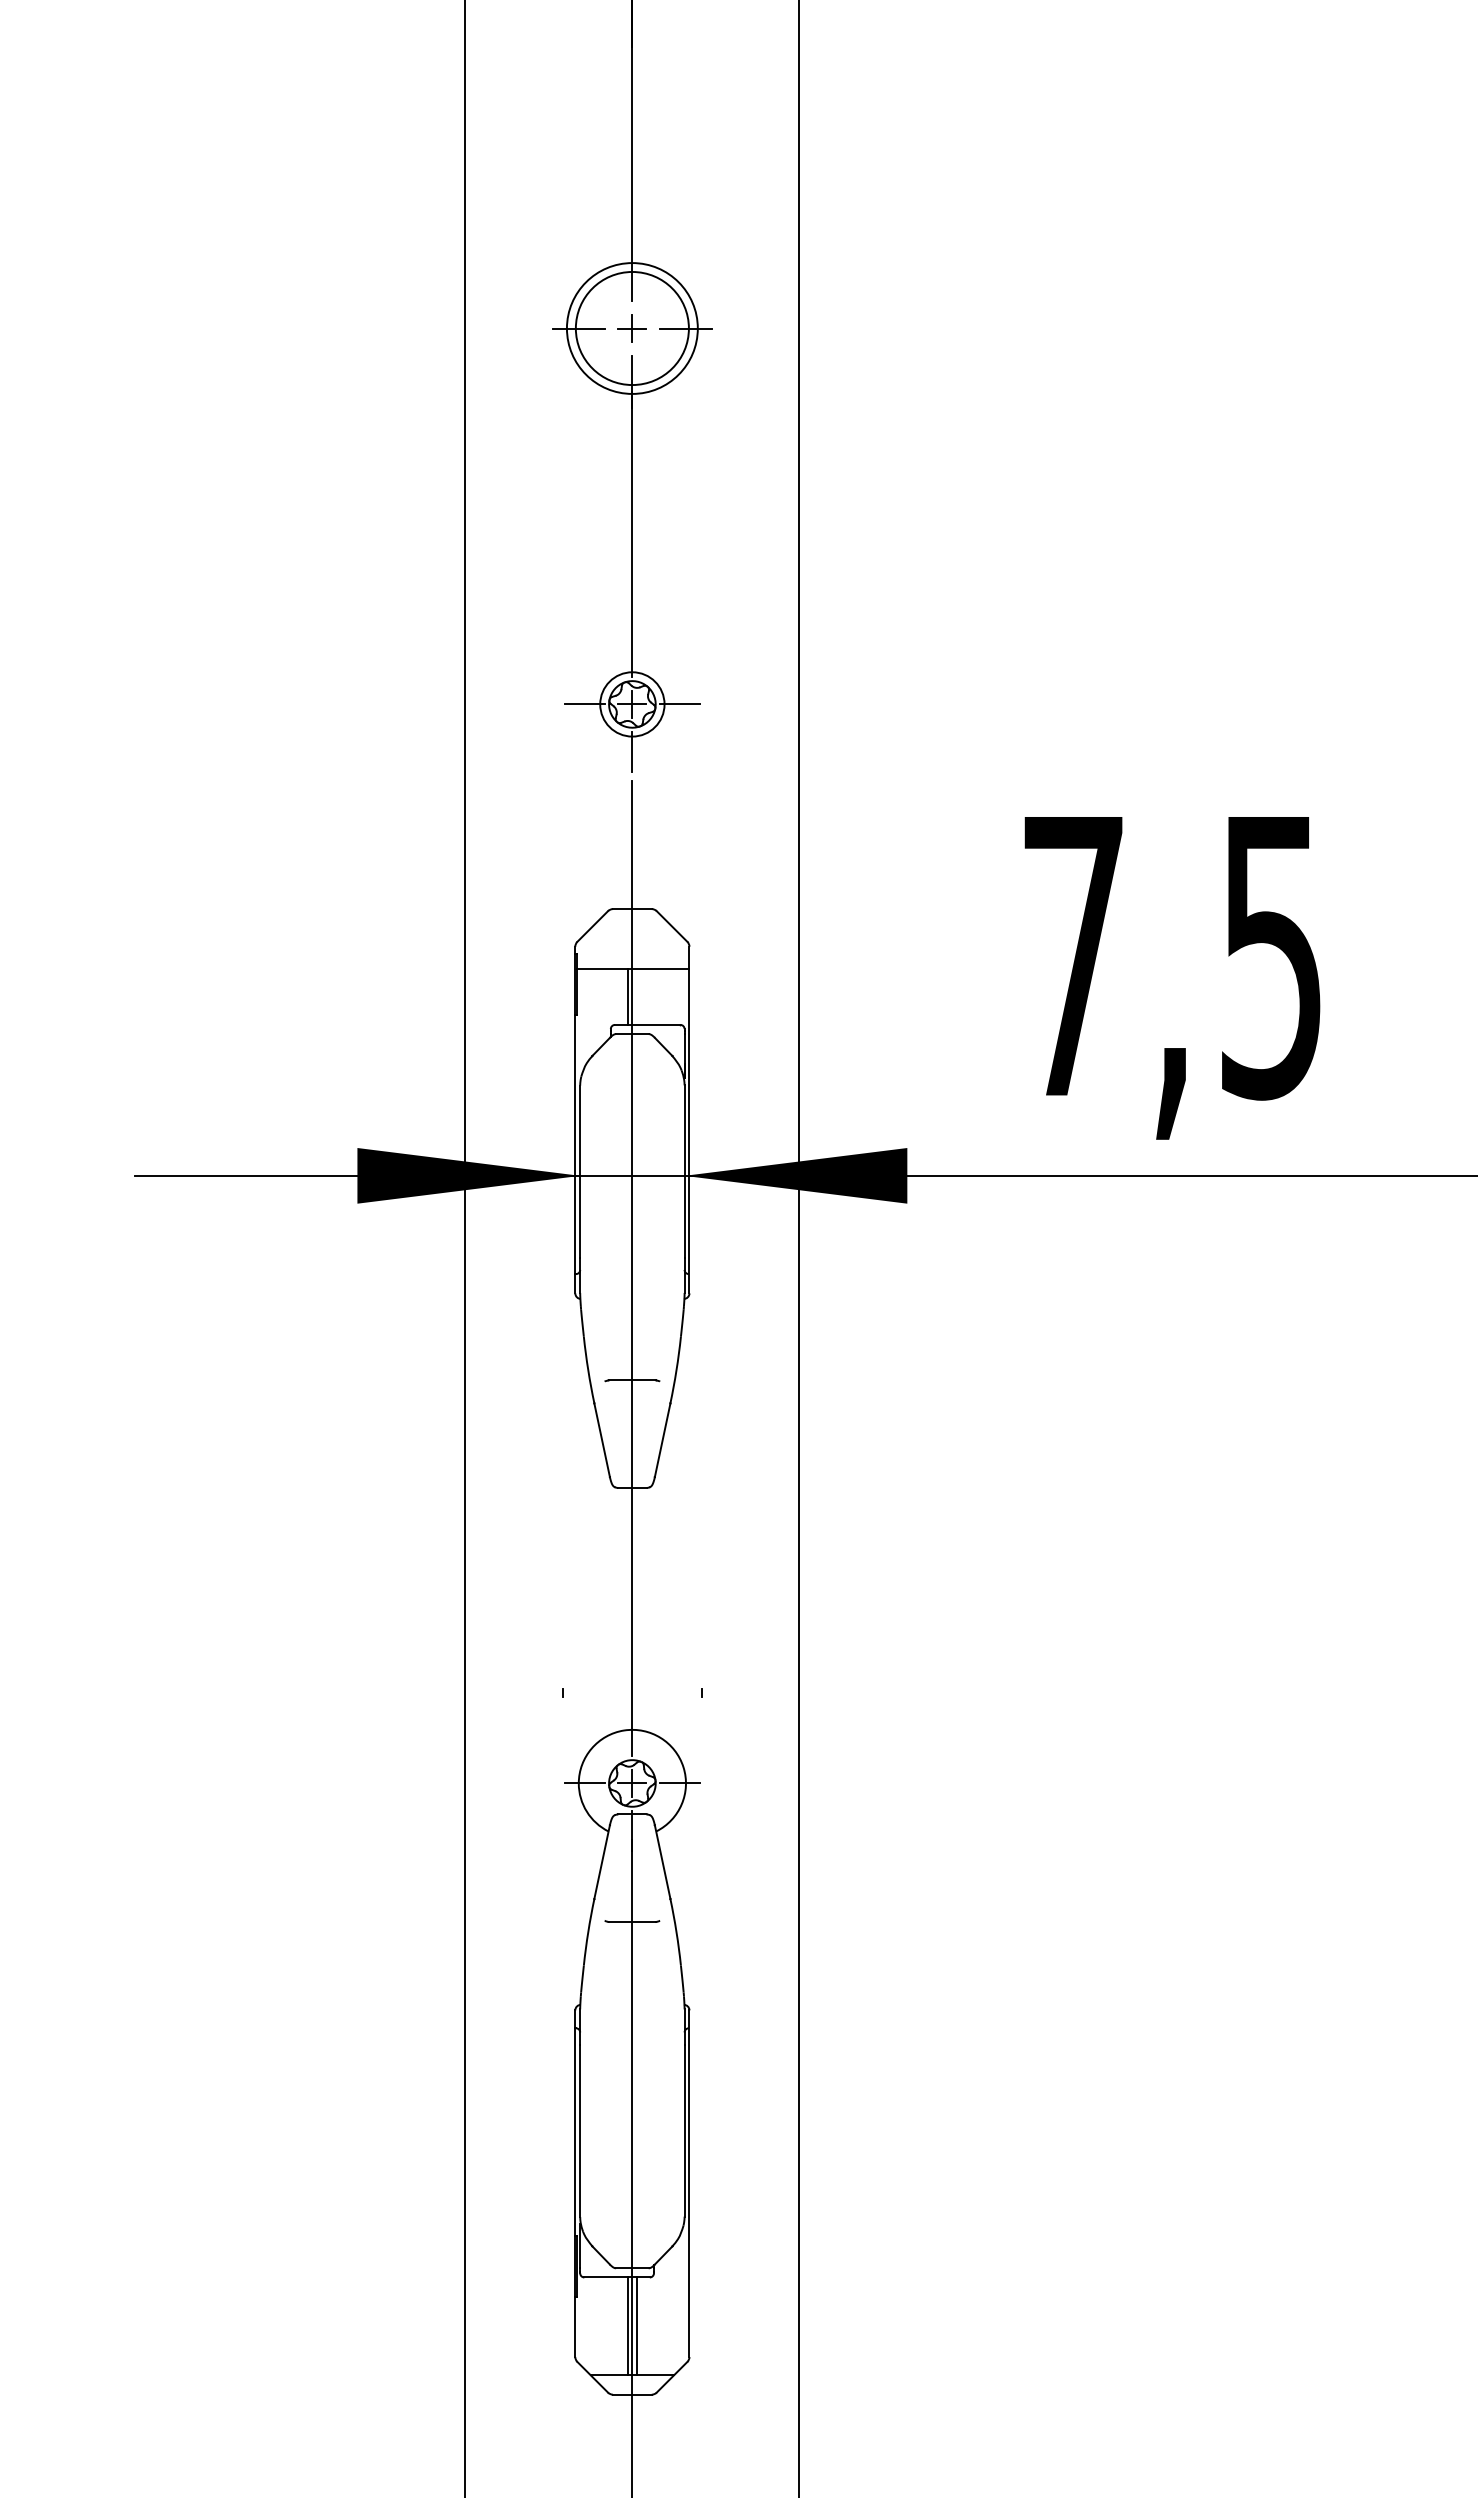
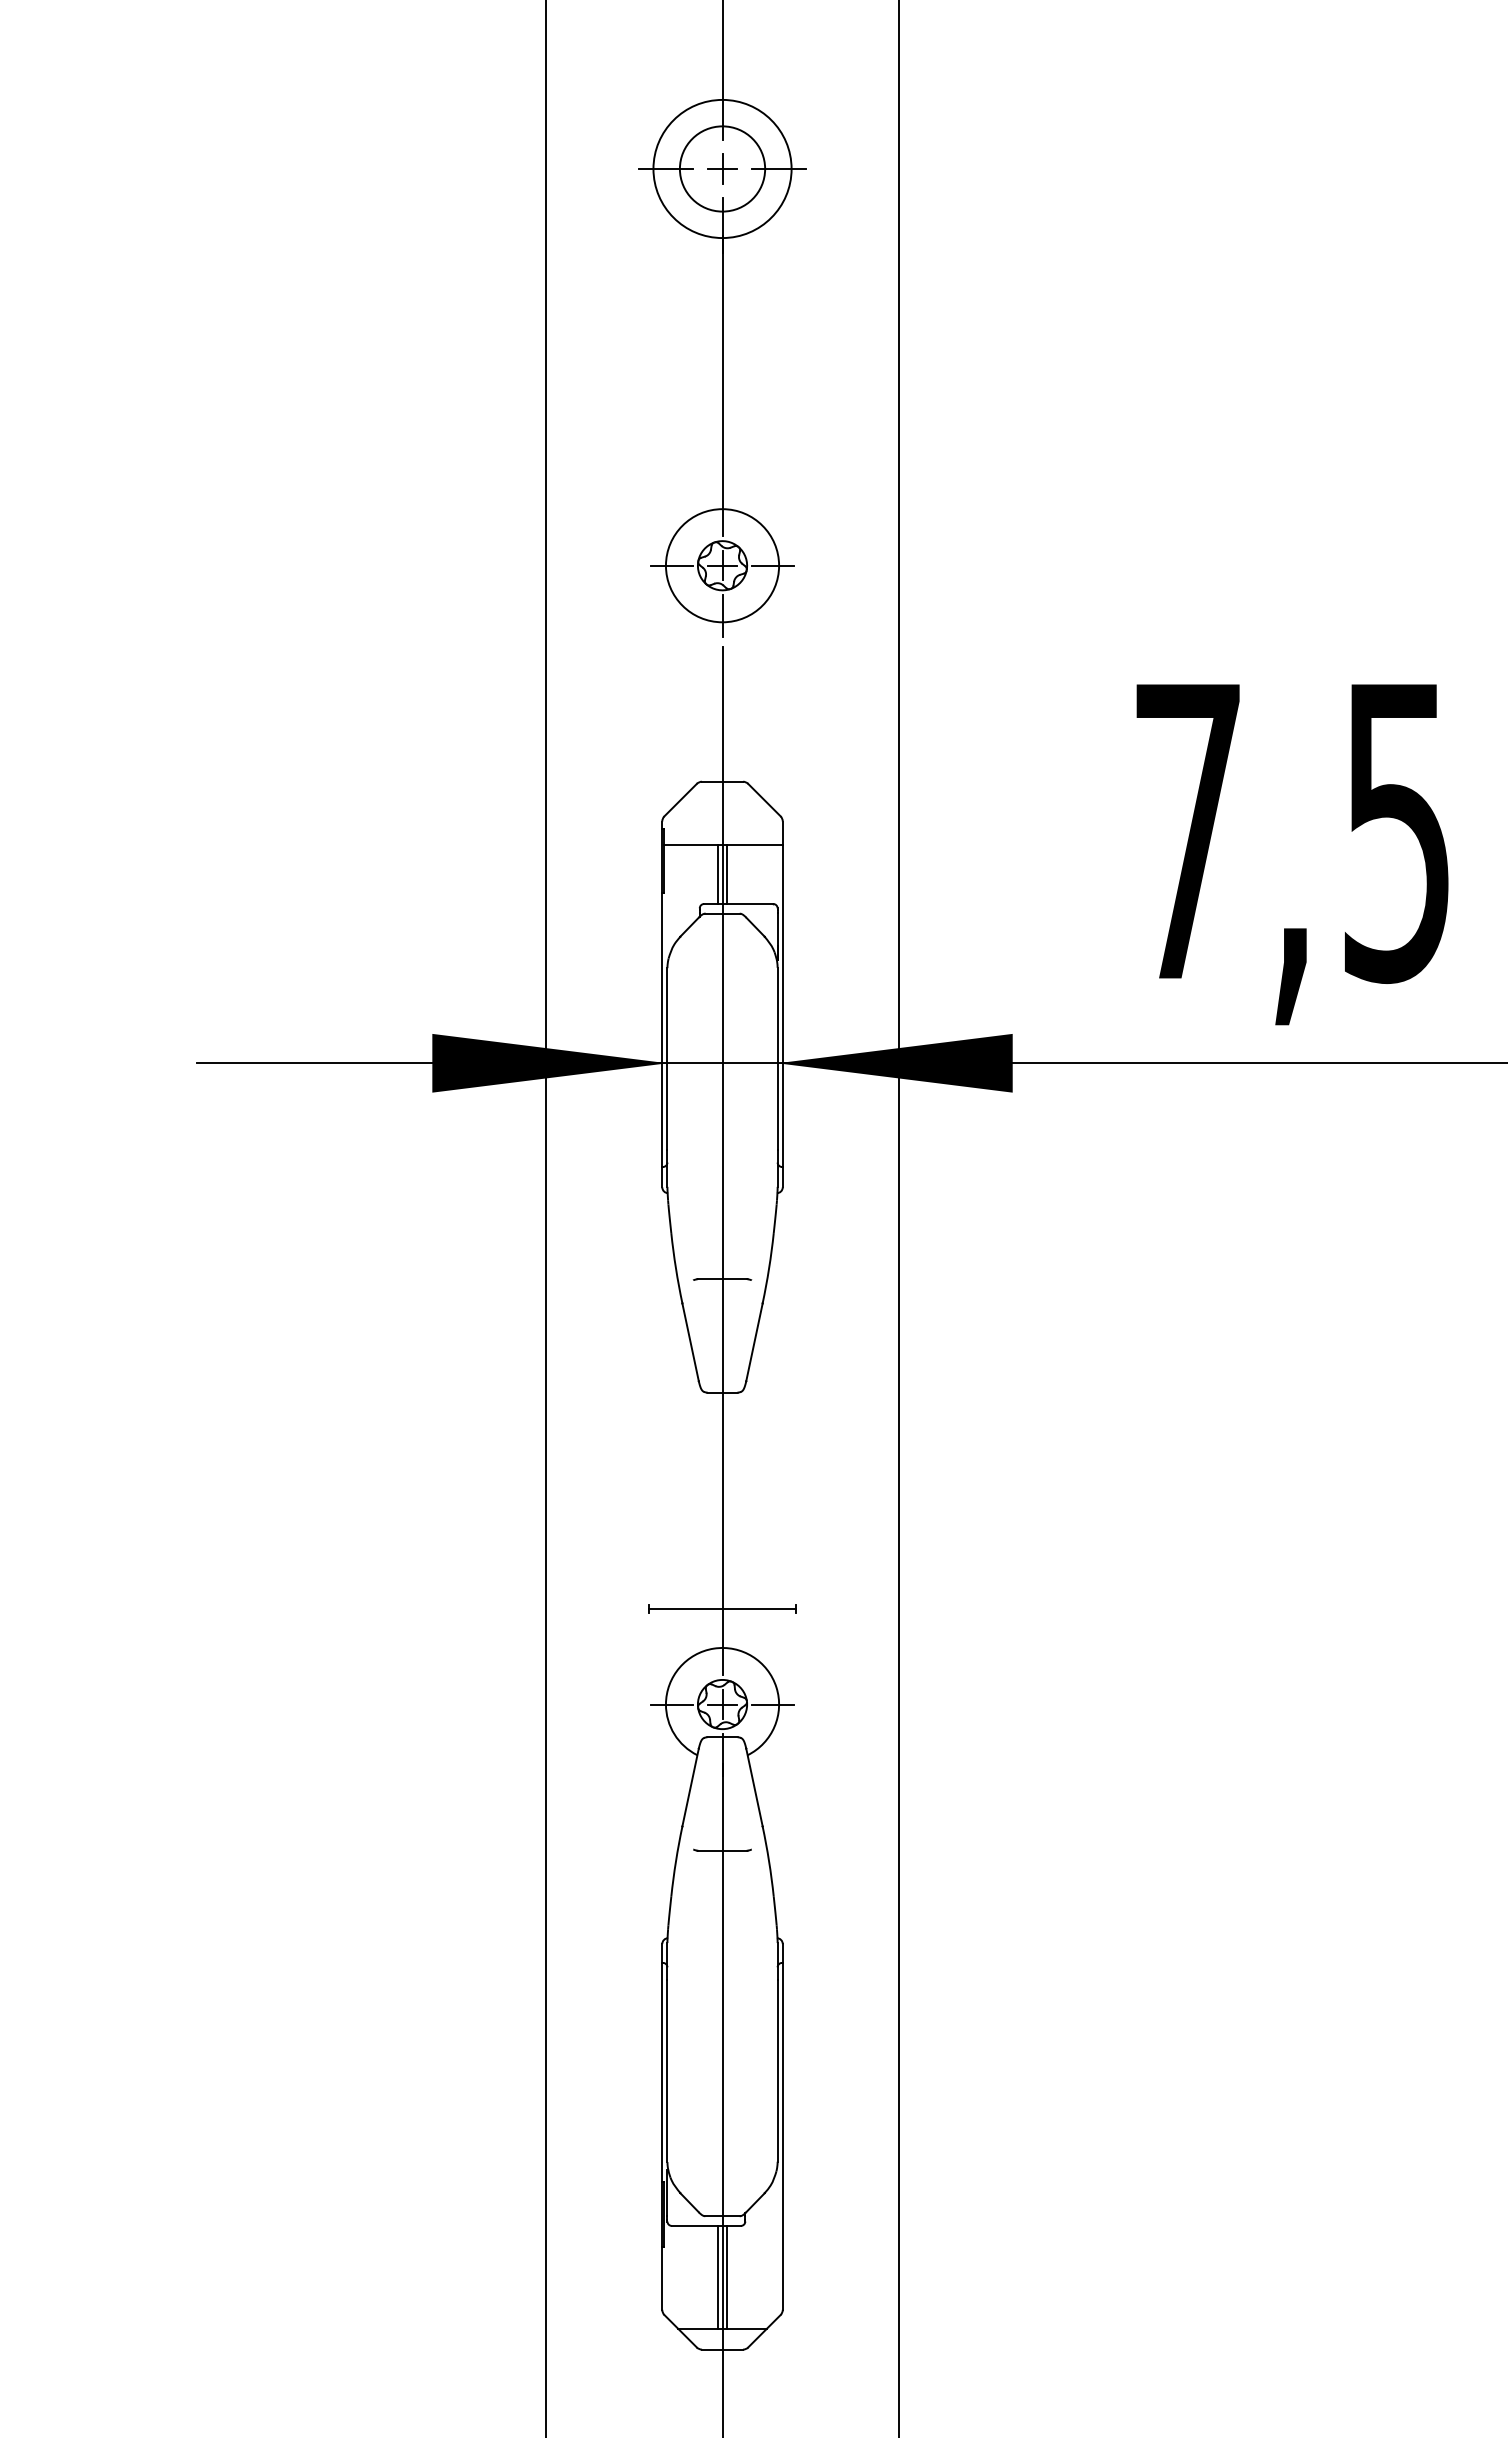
circle: (632, 328) -> (722, 168), size x0.71
circle: (631, 704) -> (721, 565), size x1.67
line: (636, 996) -> (726, 873), added
line: (632, 1692) -> (722, 1608), added

